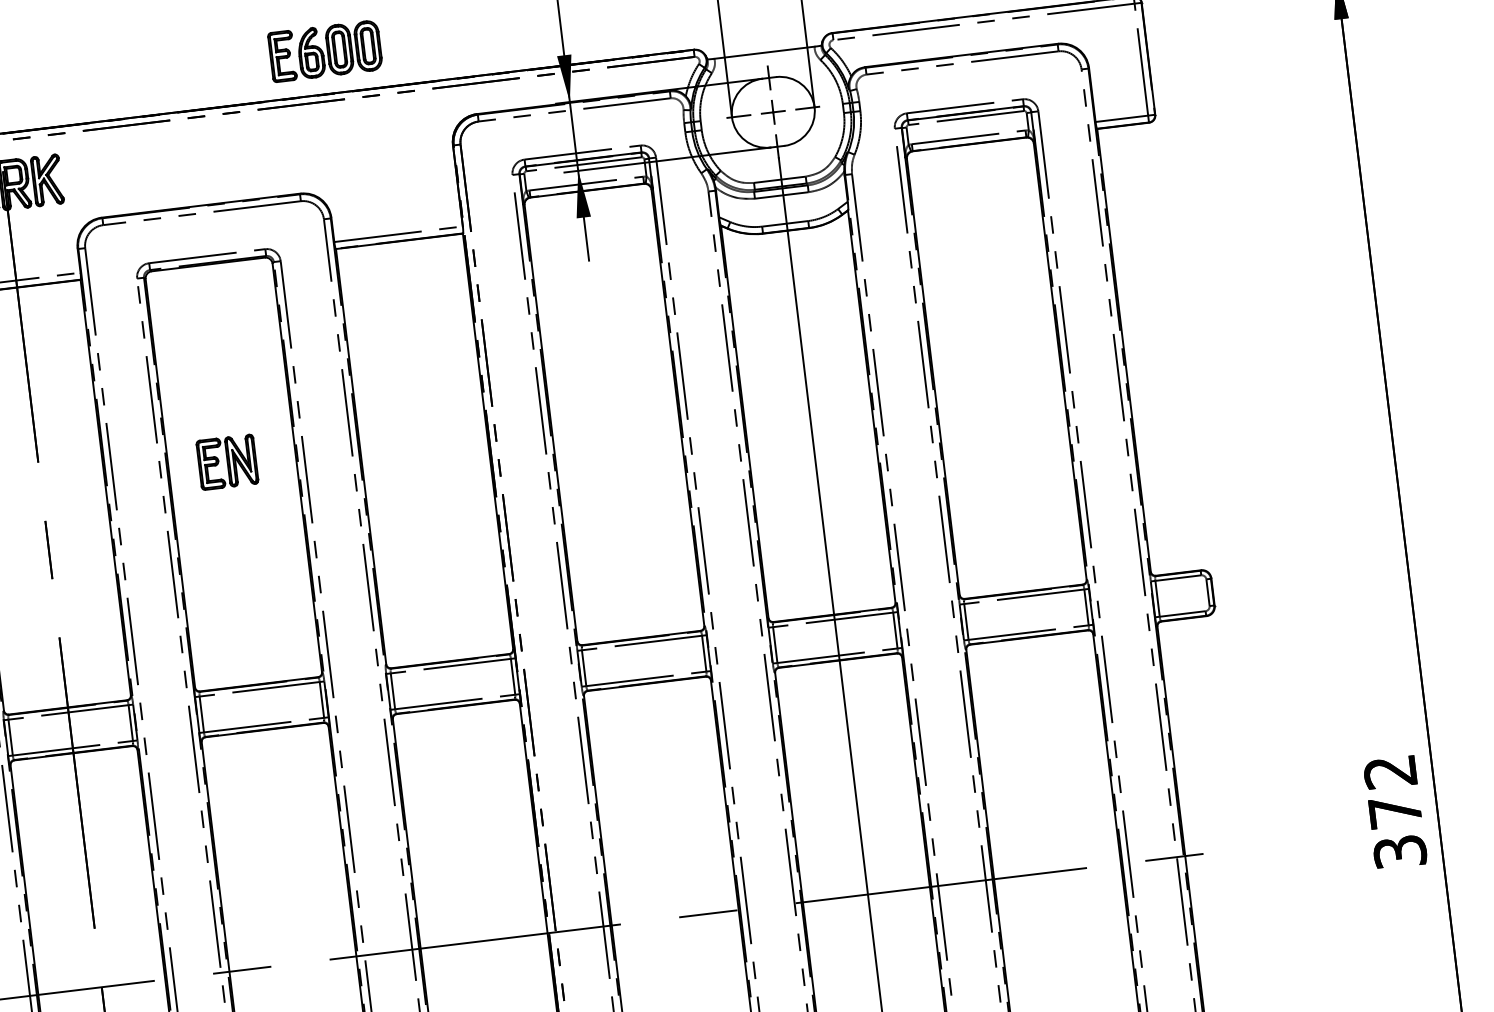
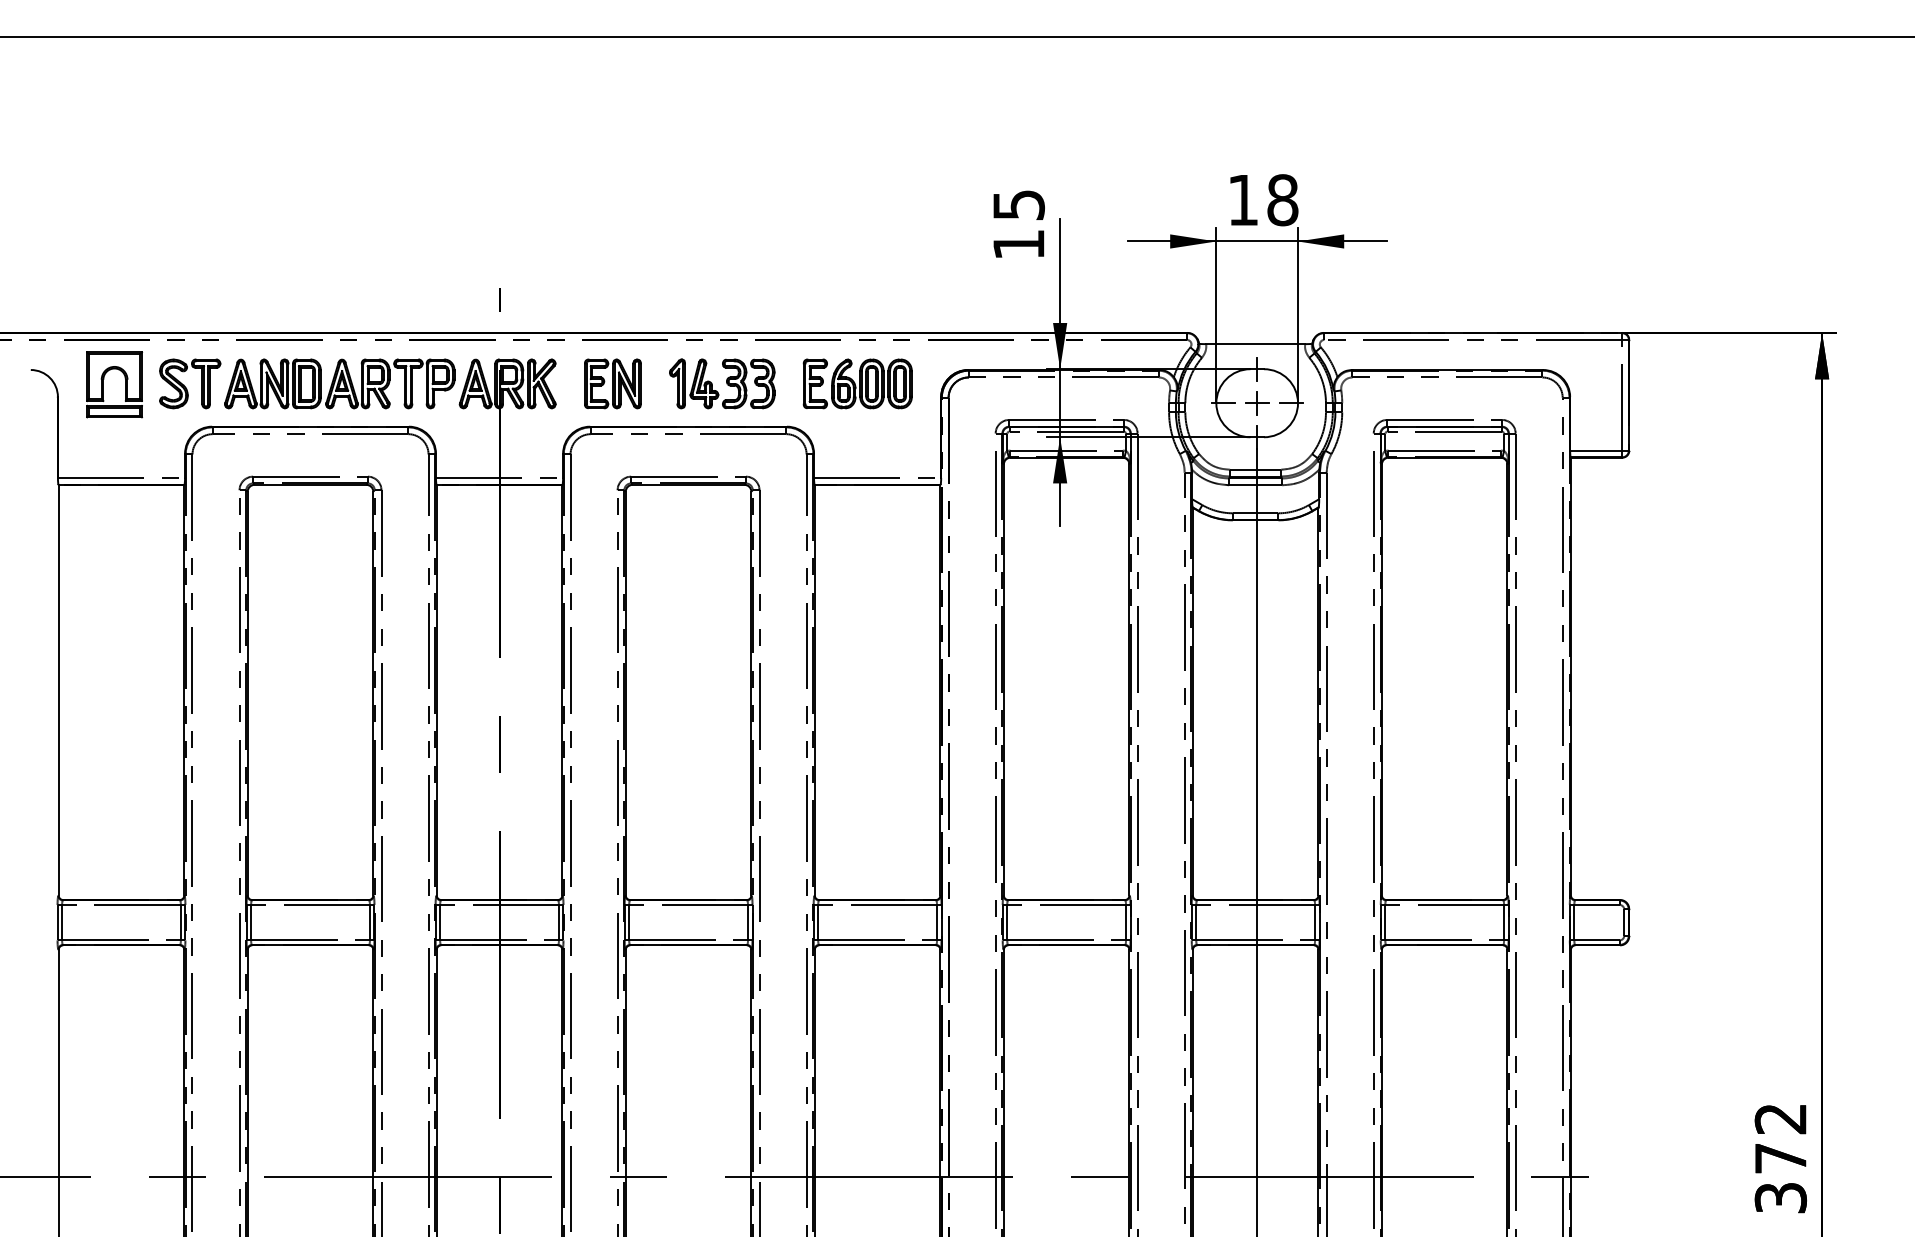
part: (324, 50) -> (857, 383), moved
part: (230, 157) -> (722, 383), added
part: (226, 461) -> (612, 383), moved

